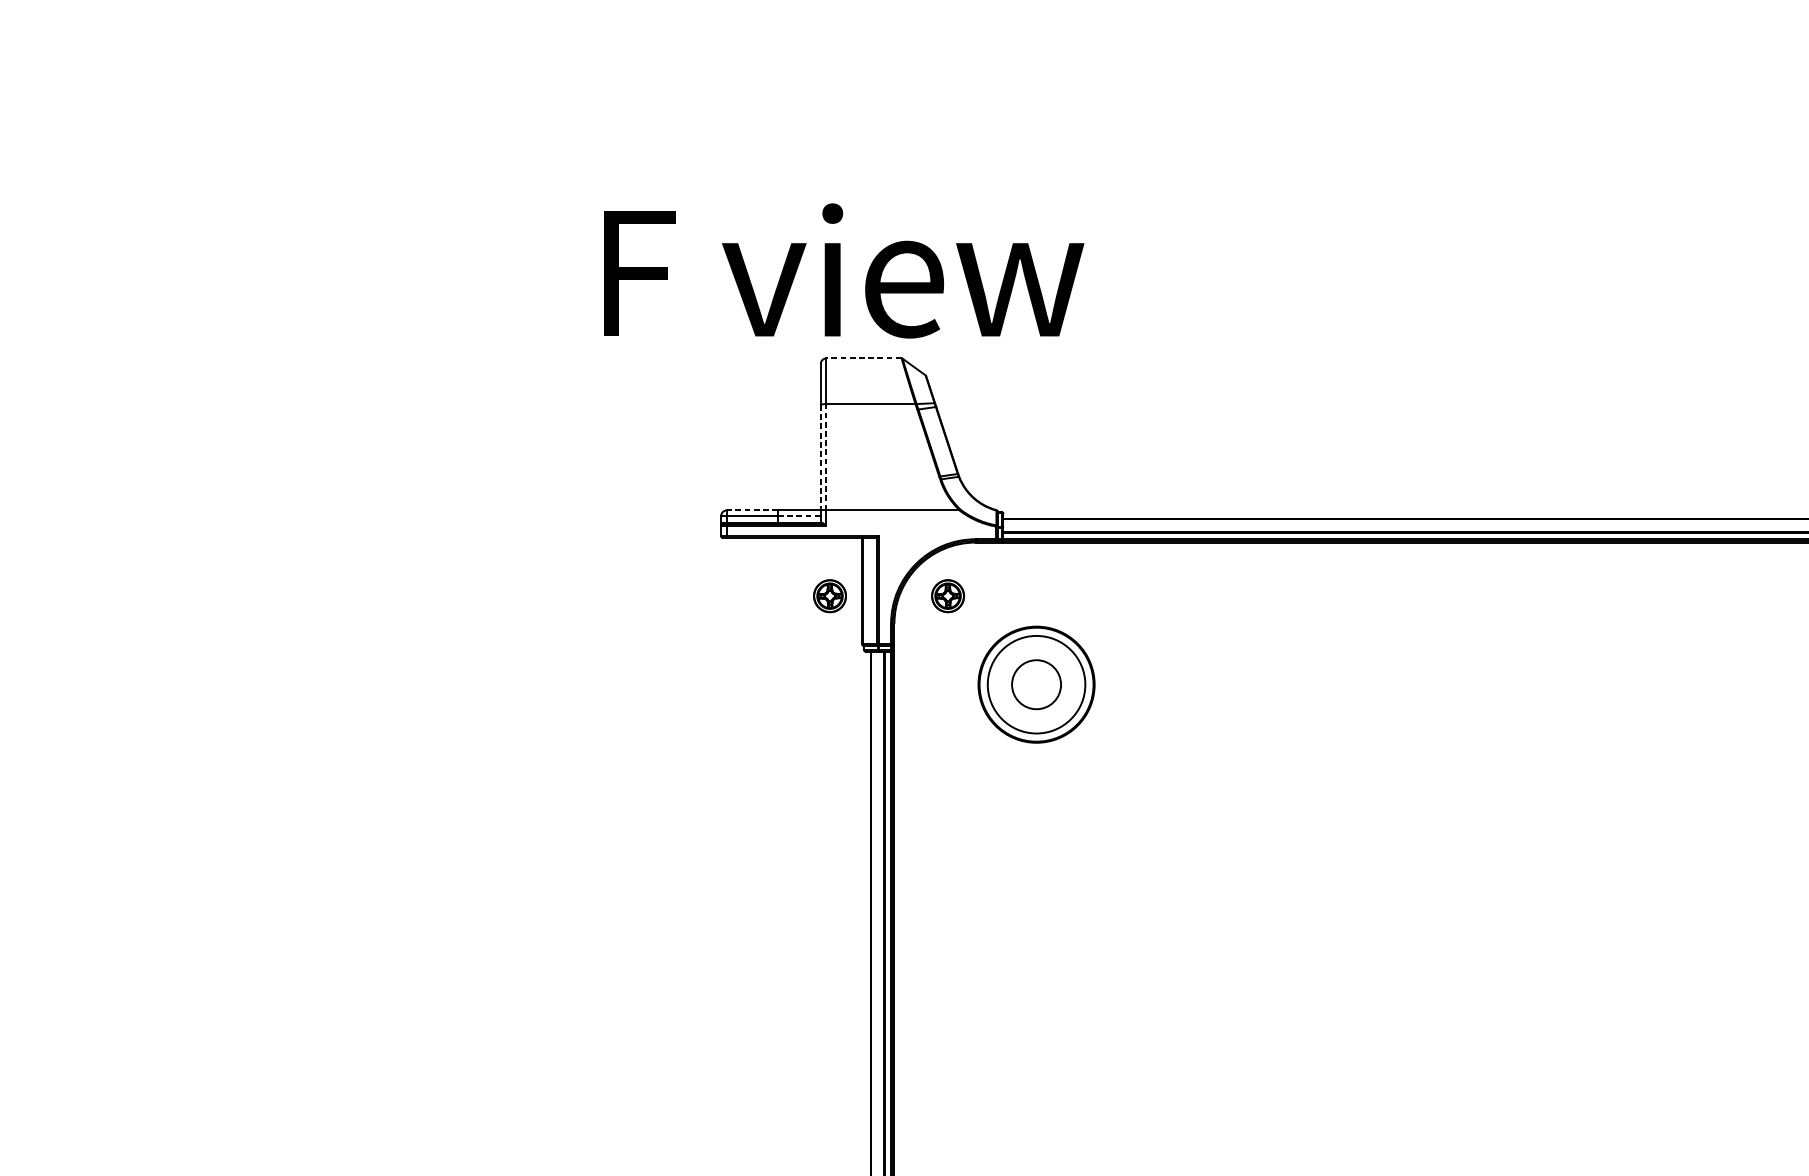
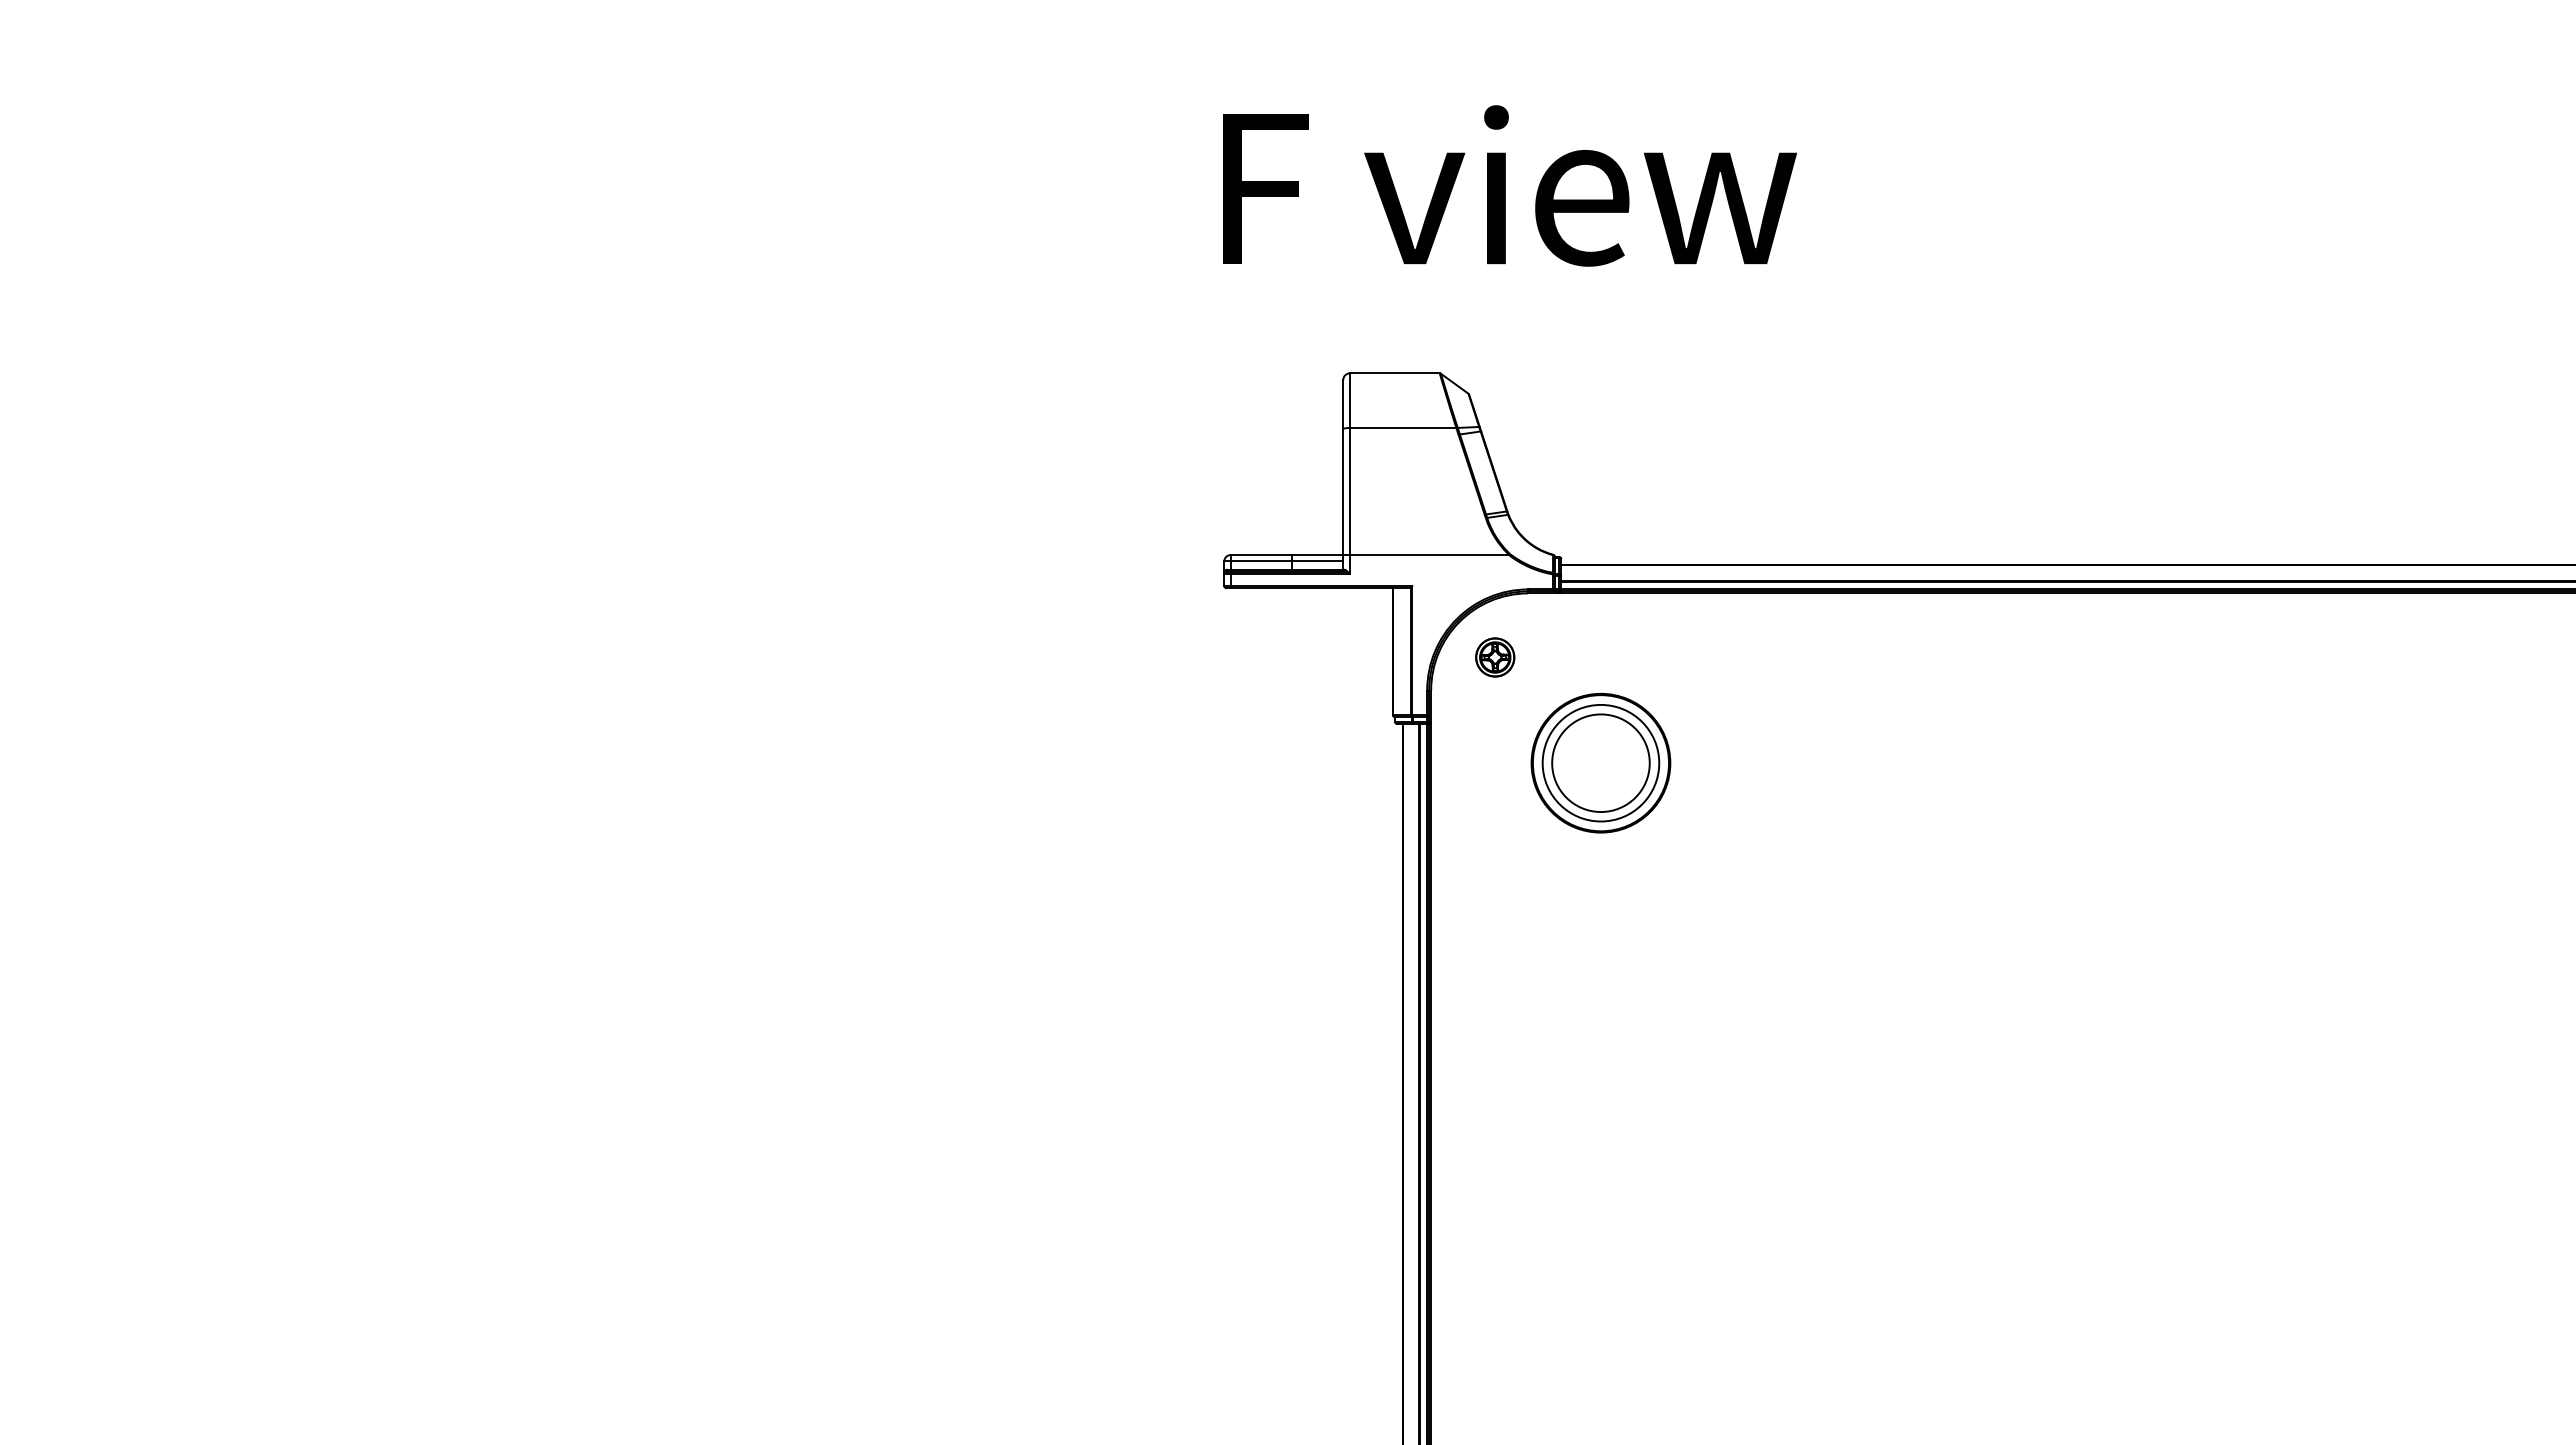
text: (843, 270) -> (1509, 185), moved
line: (863, 358) -> (1394, 373), dashed -> solid
line: (826, 457) -> (1349, 491), dashed -> solid
line: (821, 458) -> (1343, 492), dashed -> solid
line: (752, 510) -> (1261, 555), dashed -> solid
line: (799, 515) -> (1317, 561), dashed -> solid
part: (830, 596) -> (1354, 657), removed
circle: (1036, 684) -> (1600, 763), size x1.67

